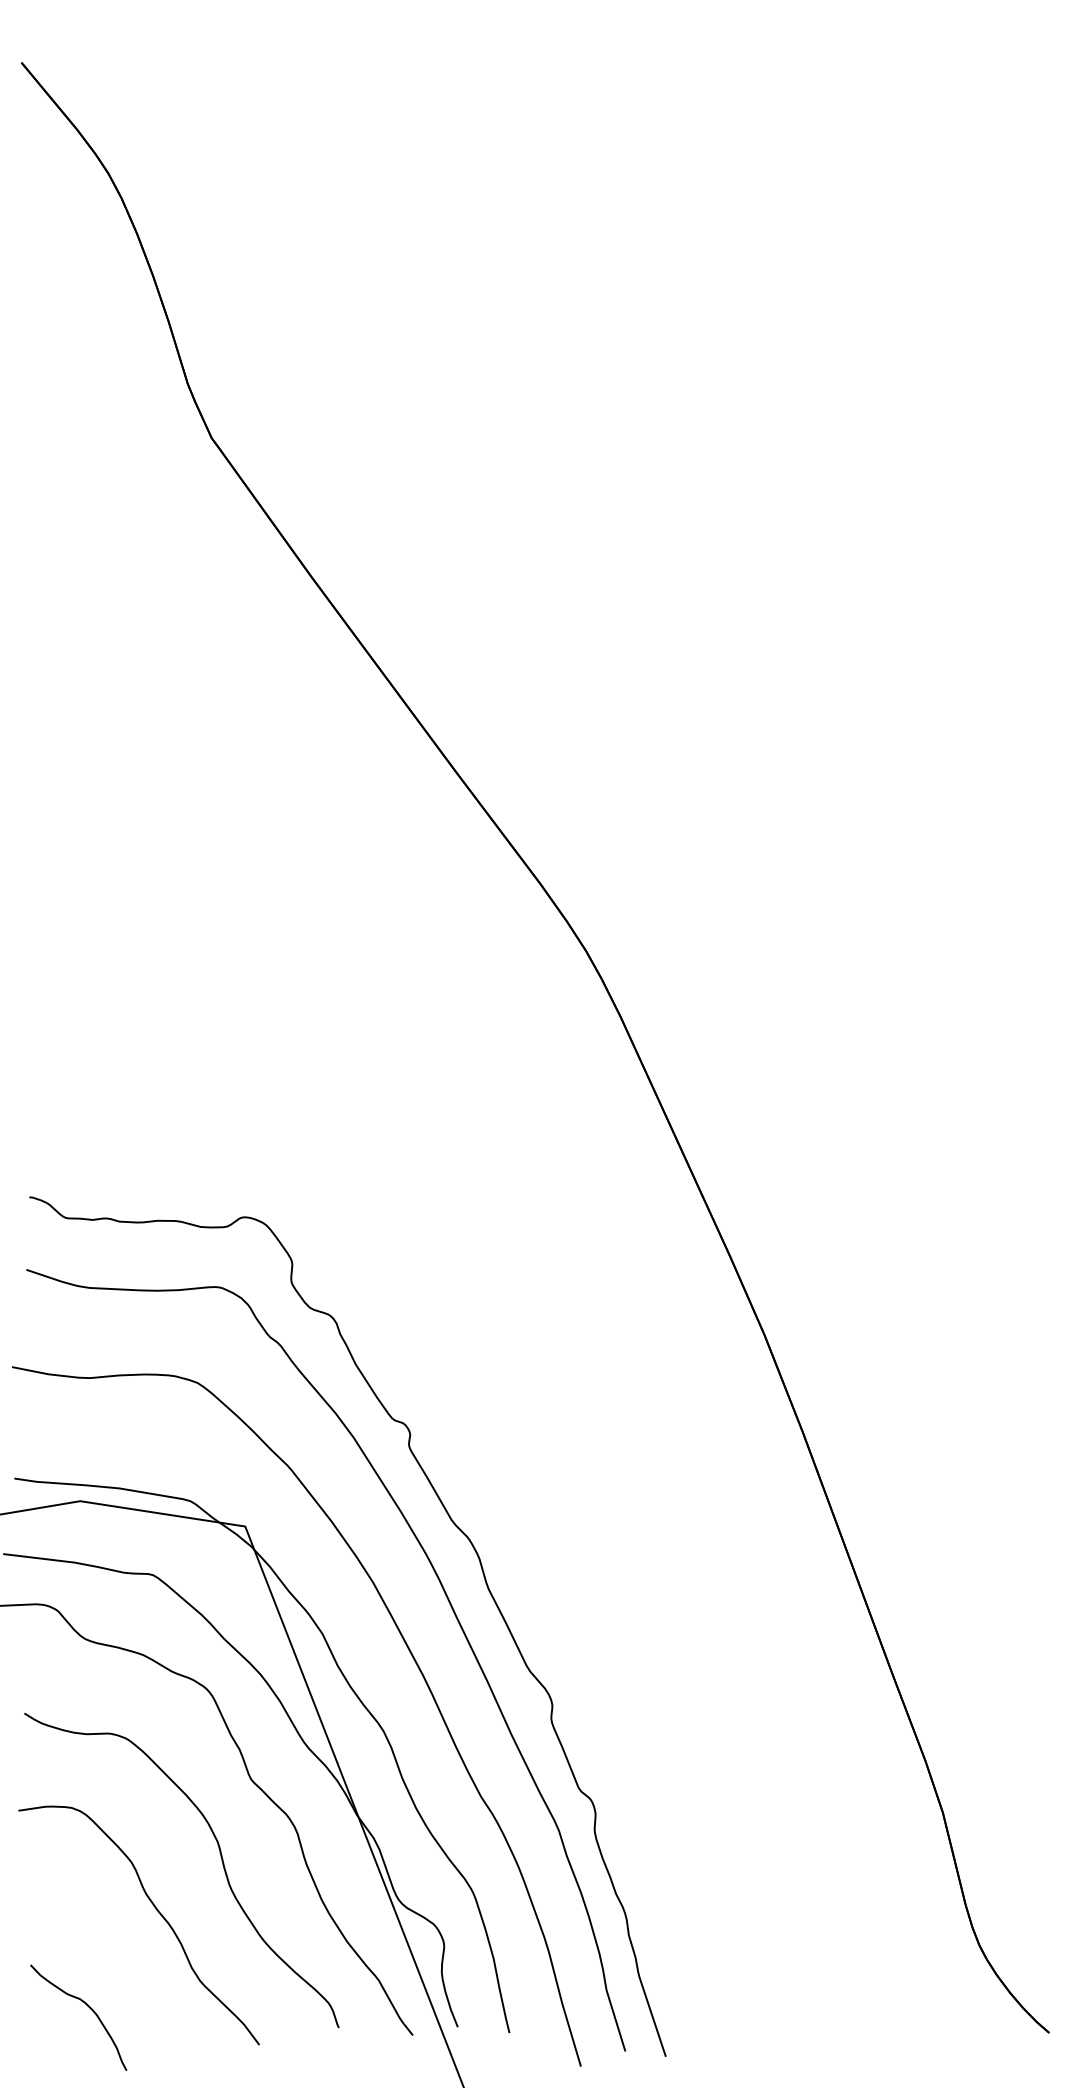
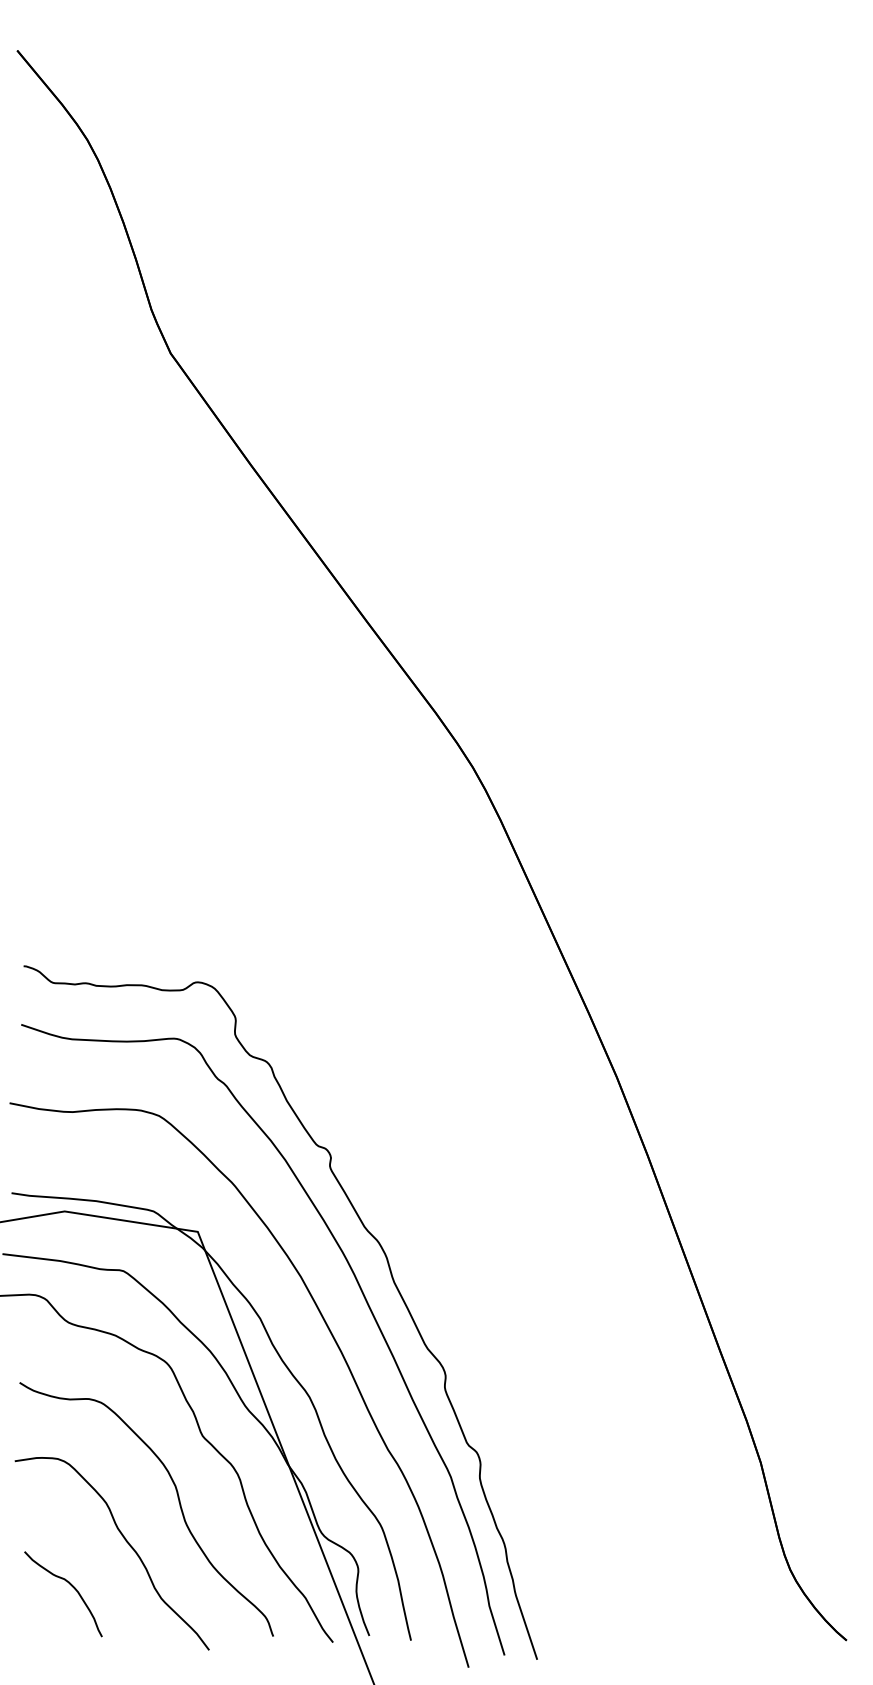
curve: (88, 2008) -> (71, 1586), moved

